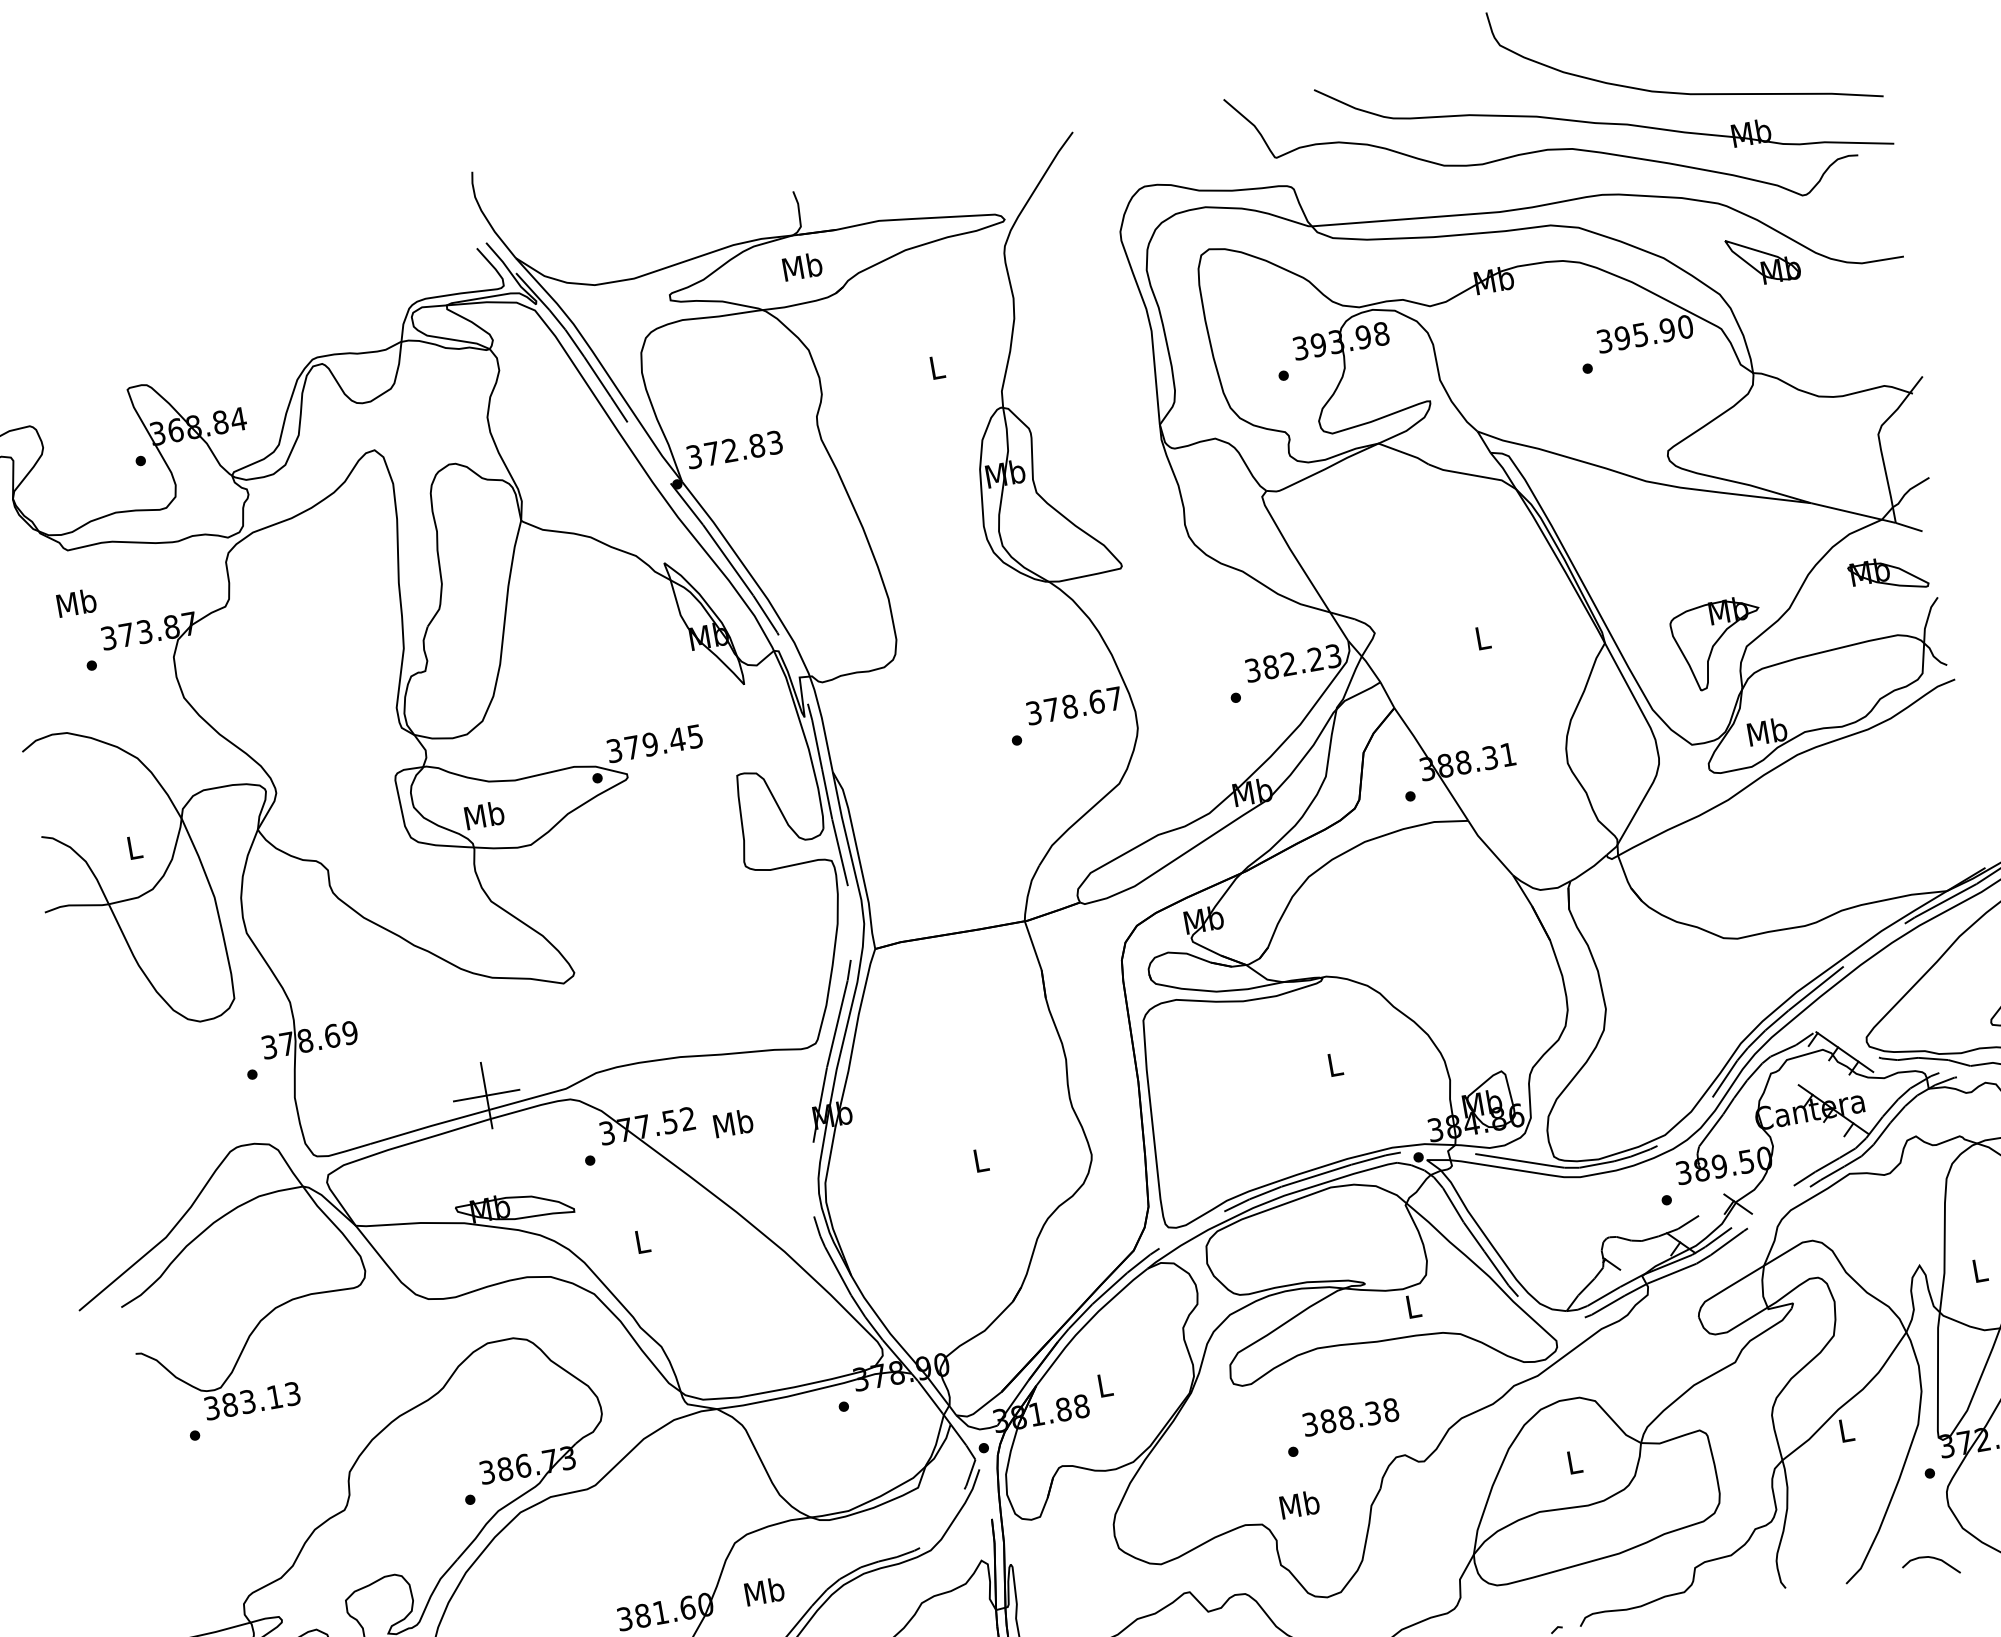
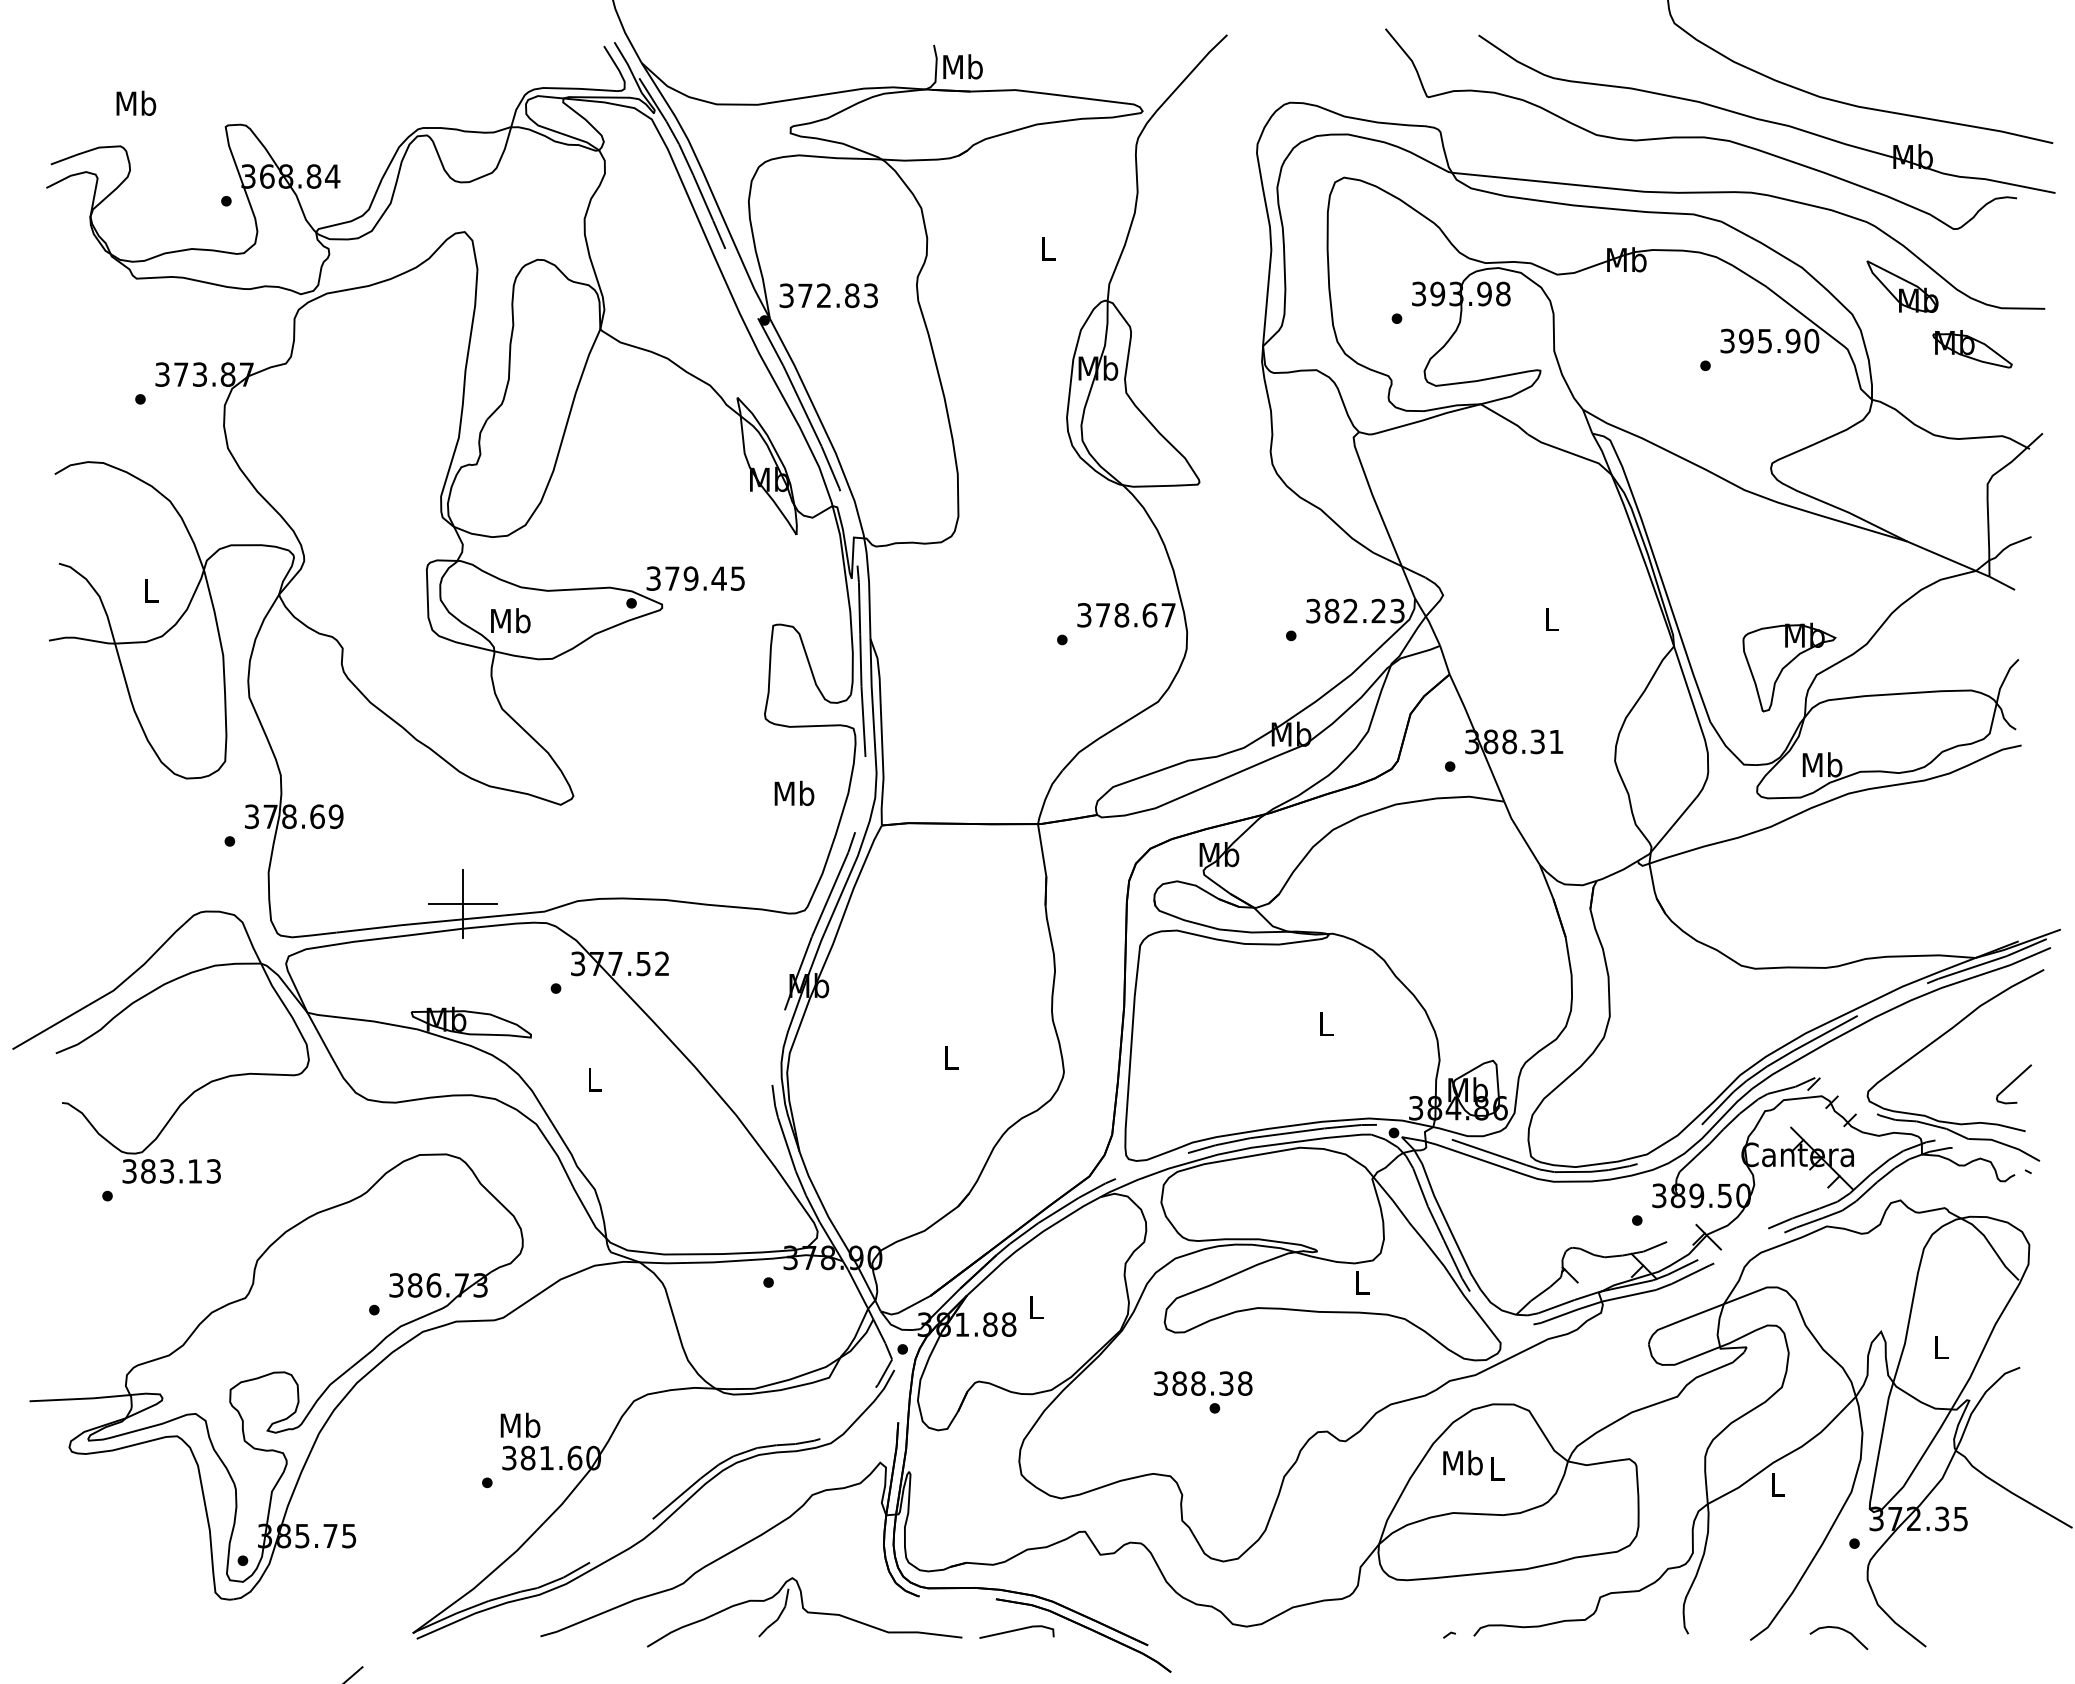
text: (802, 266) -> (962, 66), moved
part: (1888, 575) -> (1972, 349), moved
text: (76, 602) -> (136, 102), moved
line: (1844, 1052) -> (1843, 1102), removed
text: (733, 1123) -> (794, 793), moved
text: (1351, 1417) -> (1203, 1383), moved
text: (1299, 1504) -> (1462, 1462), moved
text: (764, 1590) -> (520, 1424), moved

